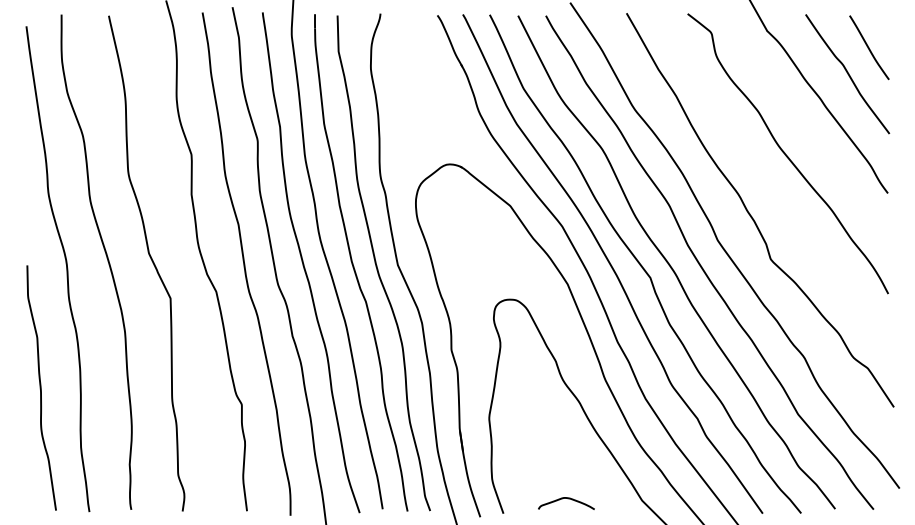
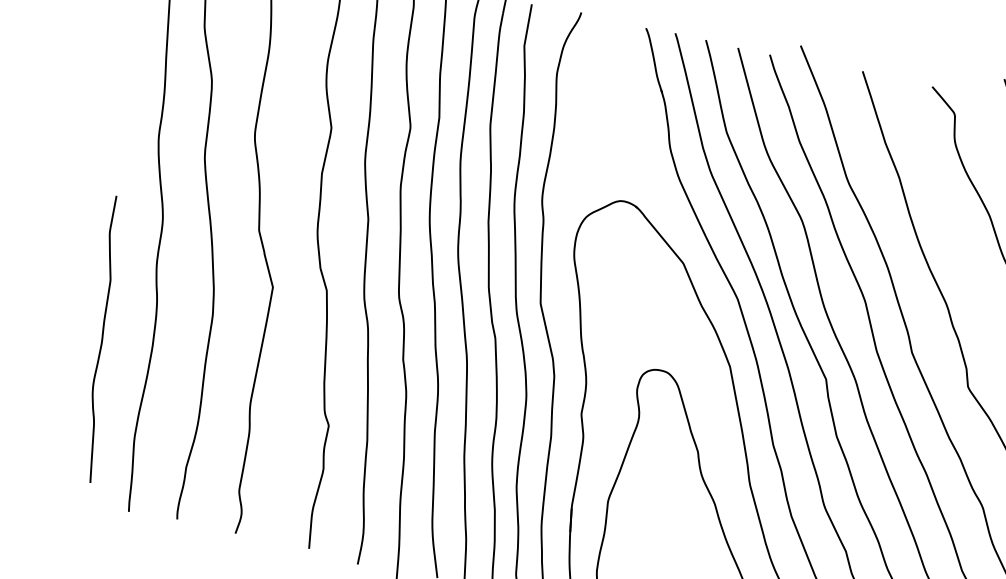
curve: (41, 387) -> (103, 338), moved

